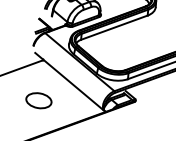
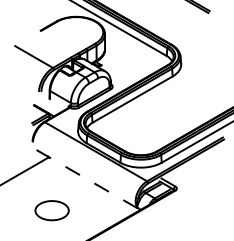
line: (70, 82) -> (88, 180), solid -> dashed

